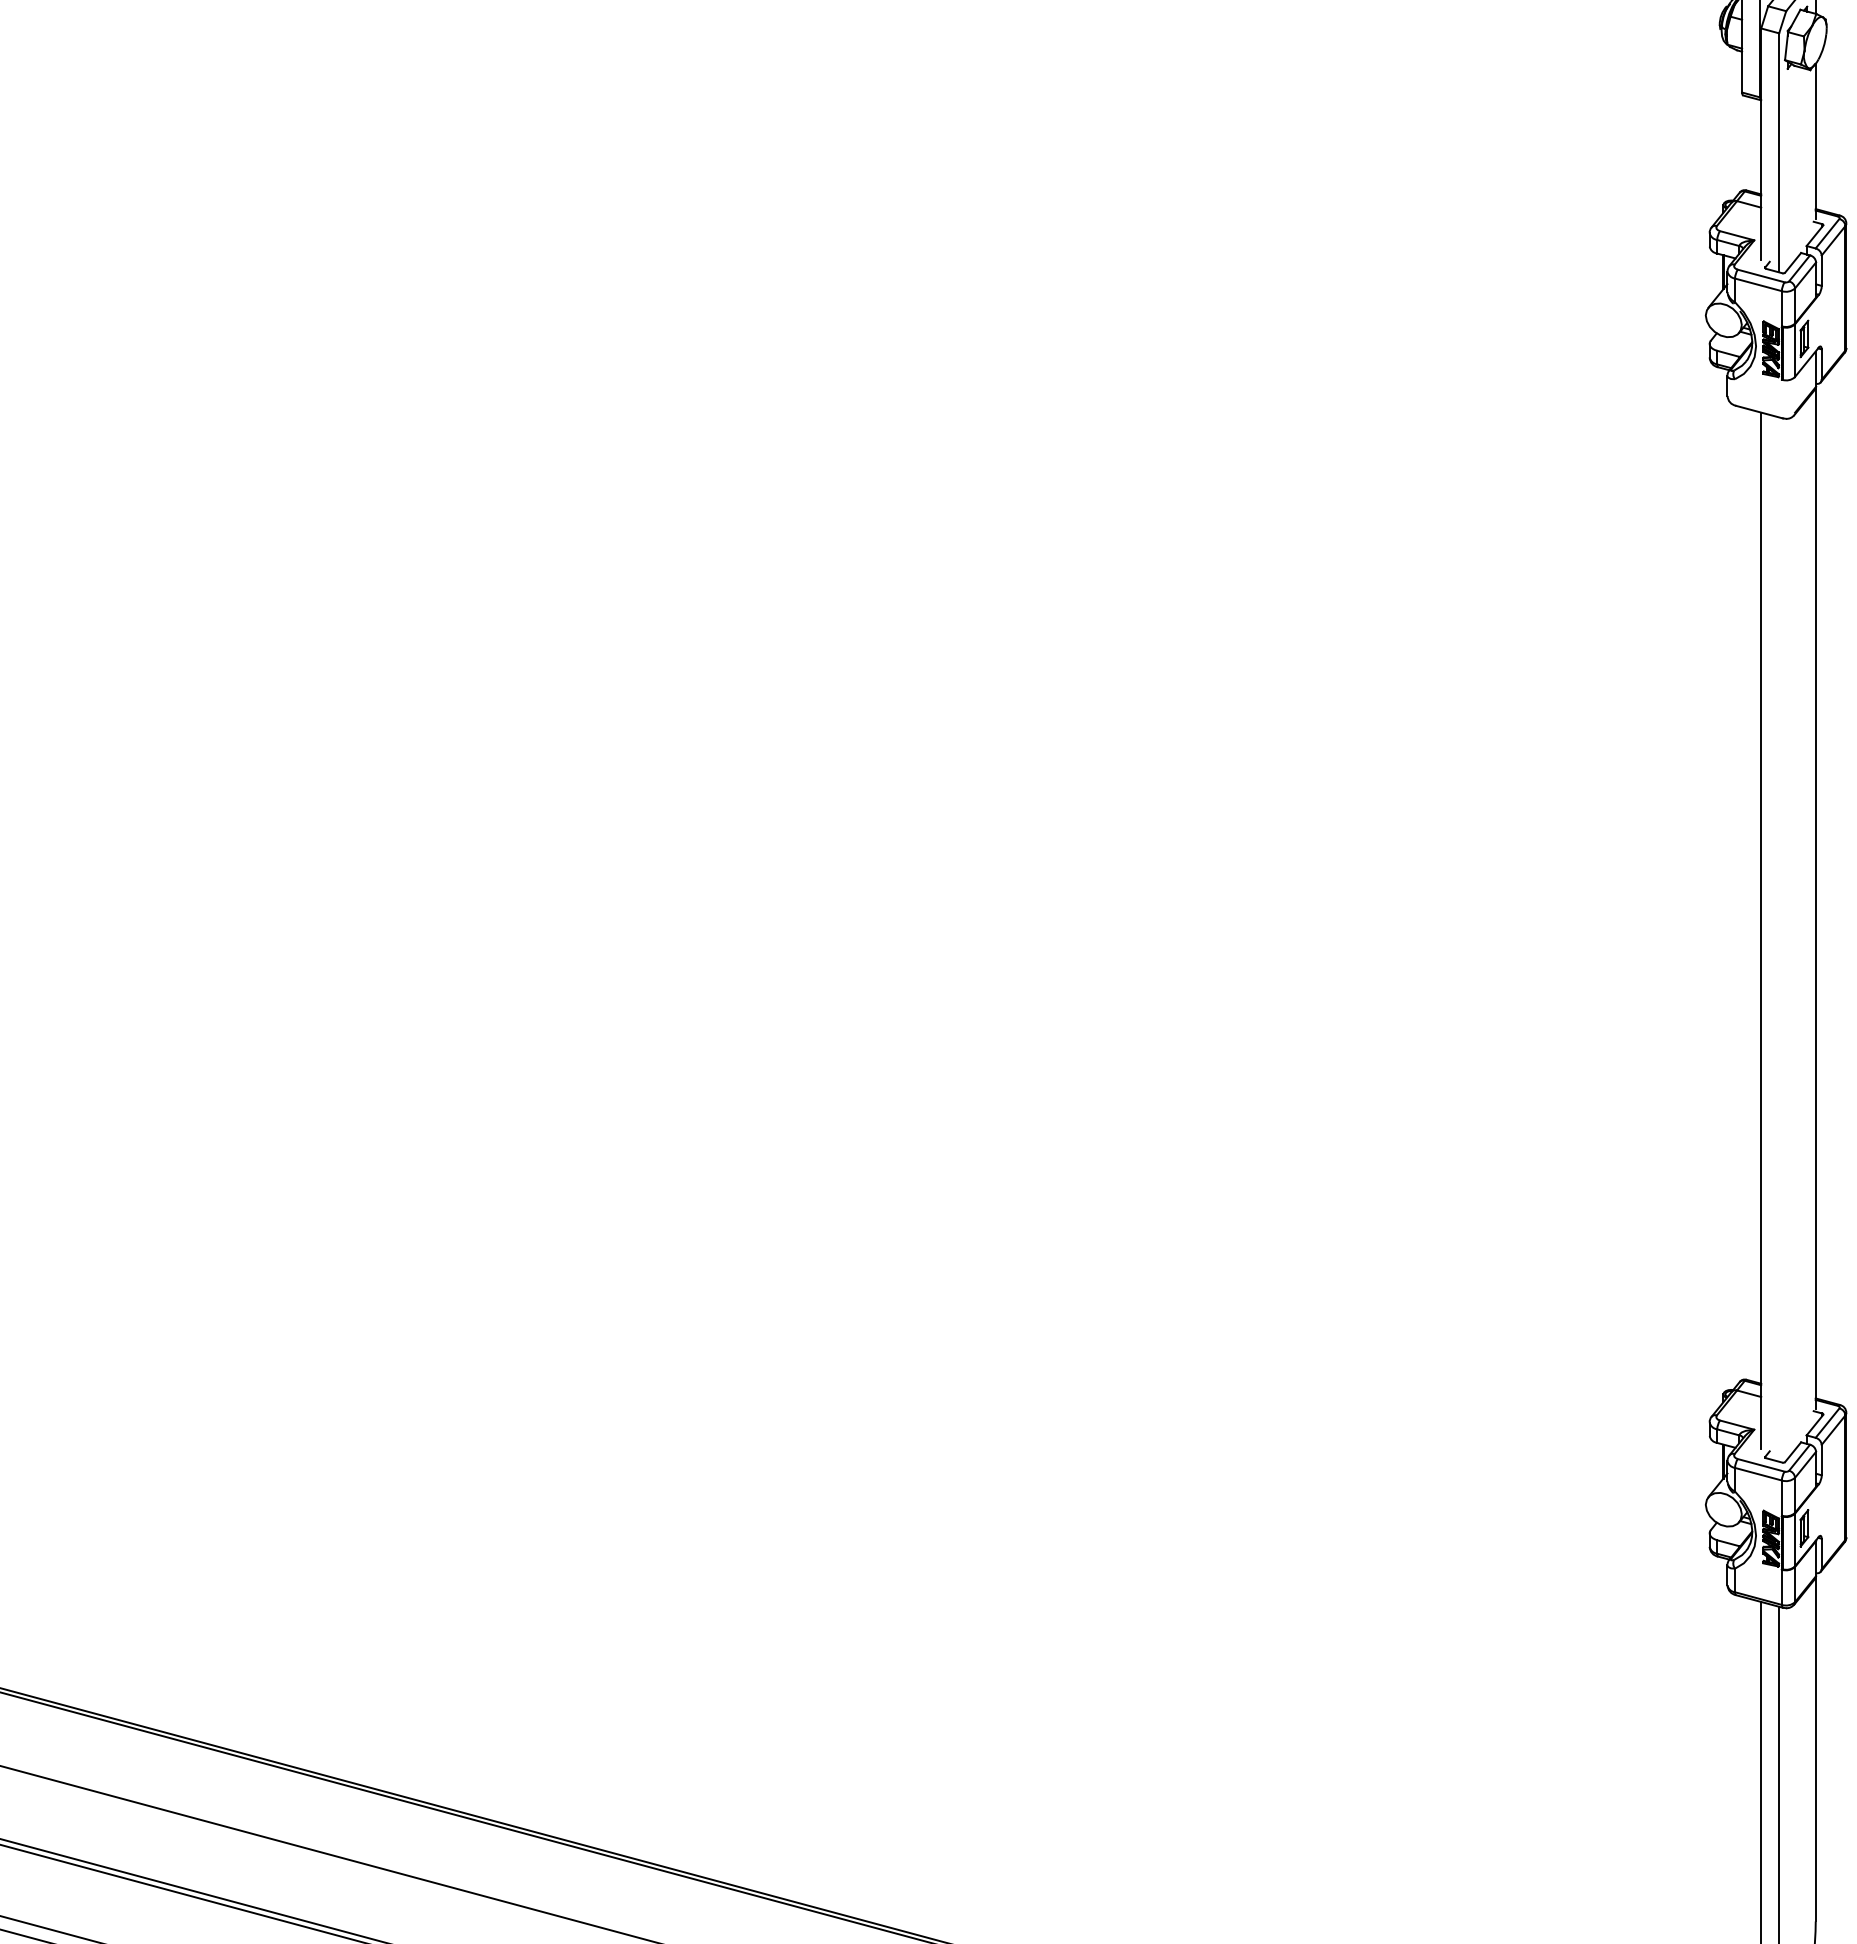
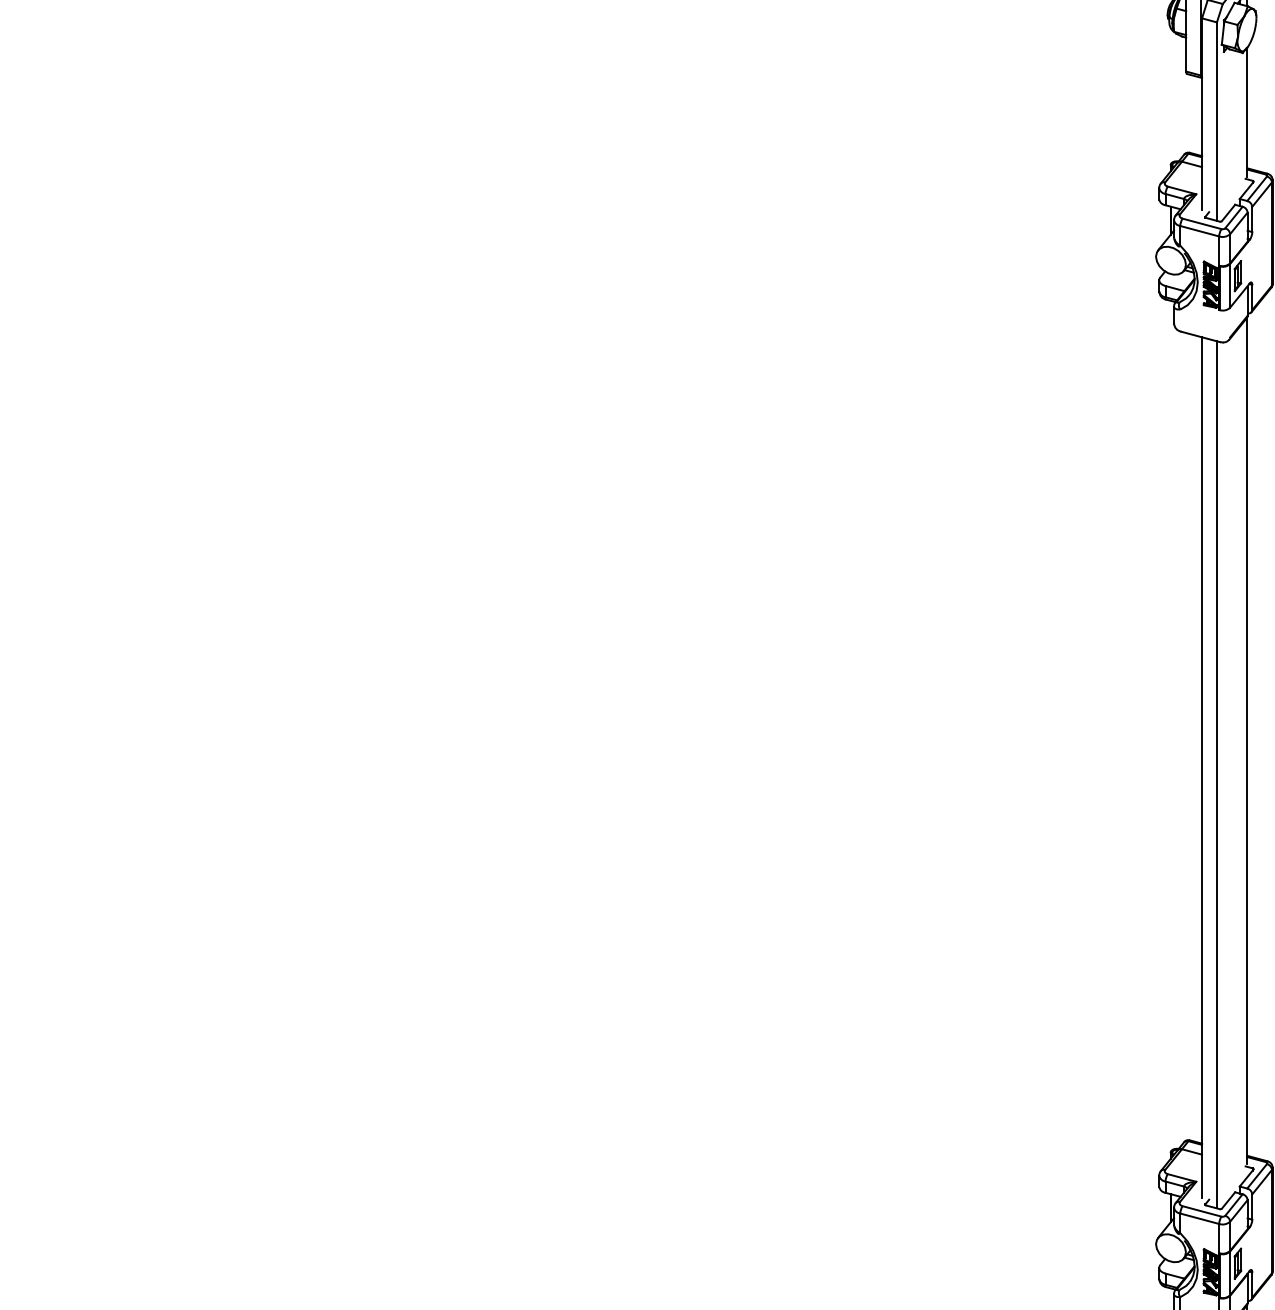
line: (1779, 939) -> (1217, 774), added

